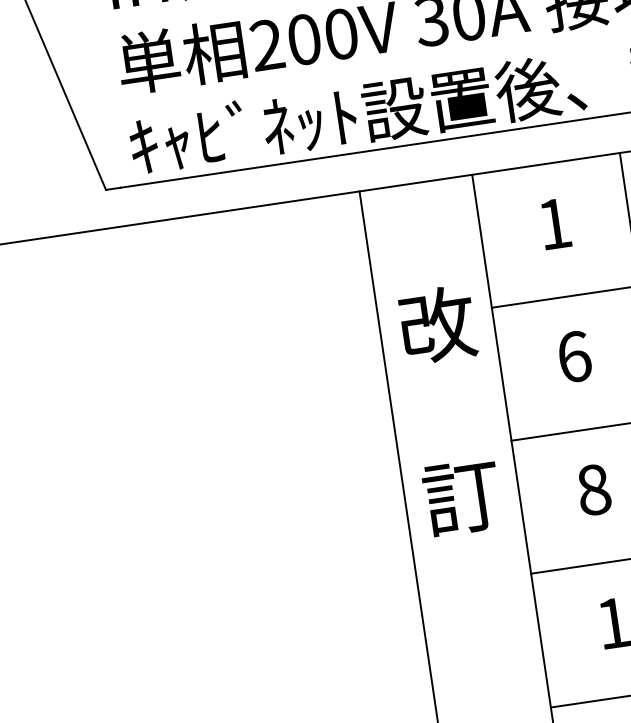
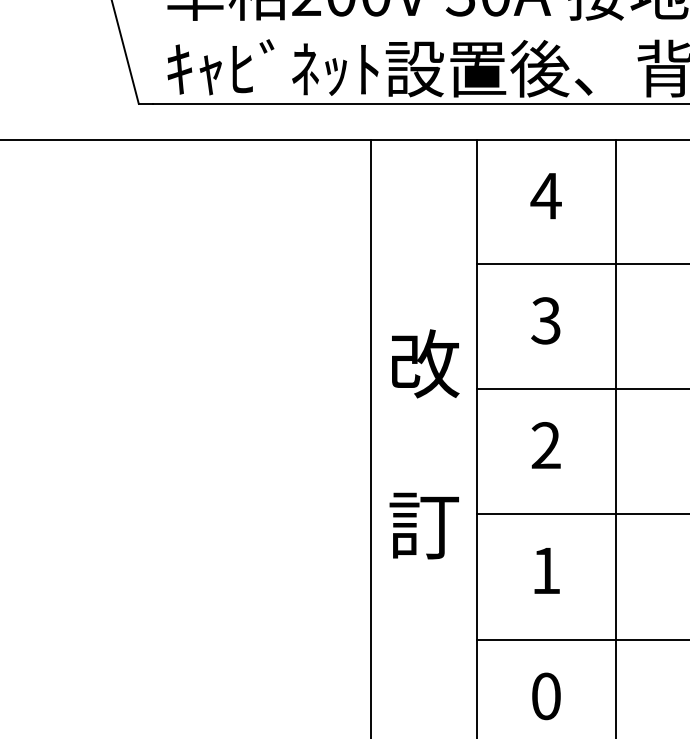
text: (553, 224) -> (545, 196), 1 -> 4
text: (574, 356) -> (546, 320), 6 -> 3
text: (449, 410) -> (424, 444), moved
text: (593, 489) -> (545, 445), 8 -> 2

